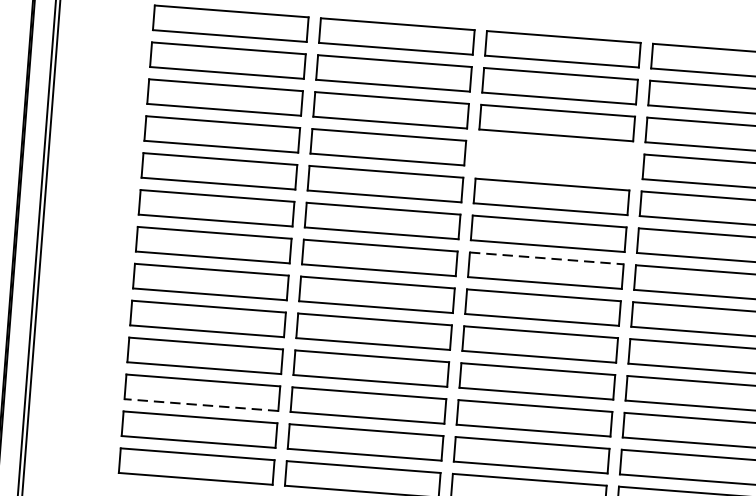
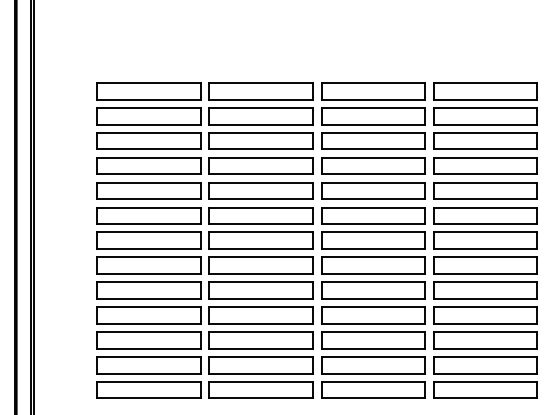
part: (554, 159) -> (373, 165), added
line: (546, 258) -> (373, 232), dashed -> solid
line: (201, 404) -> (149, 348), dashed -> solid

